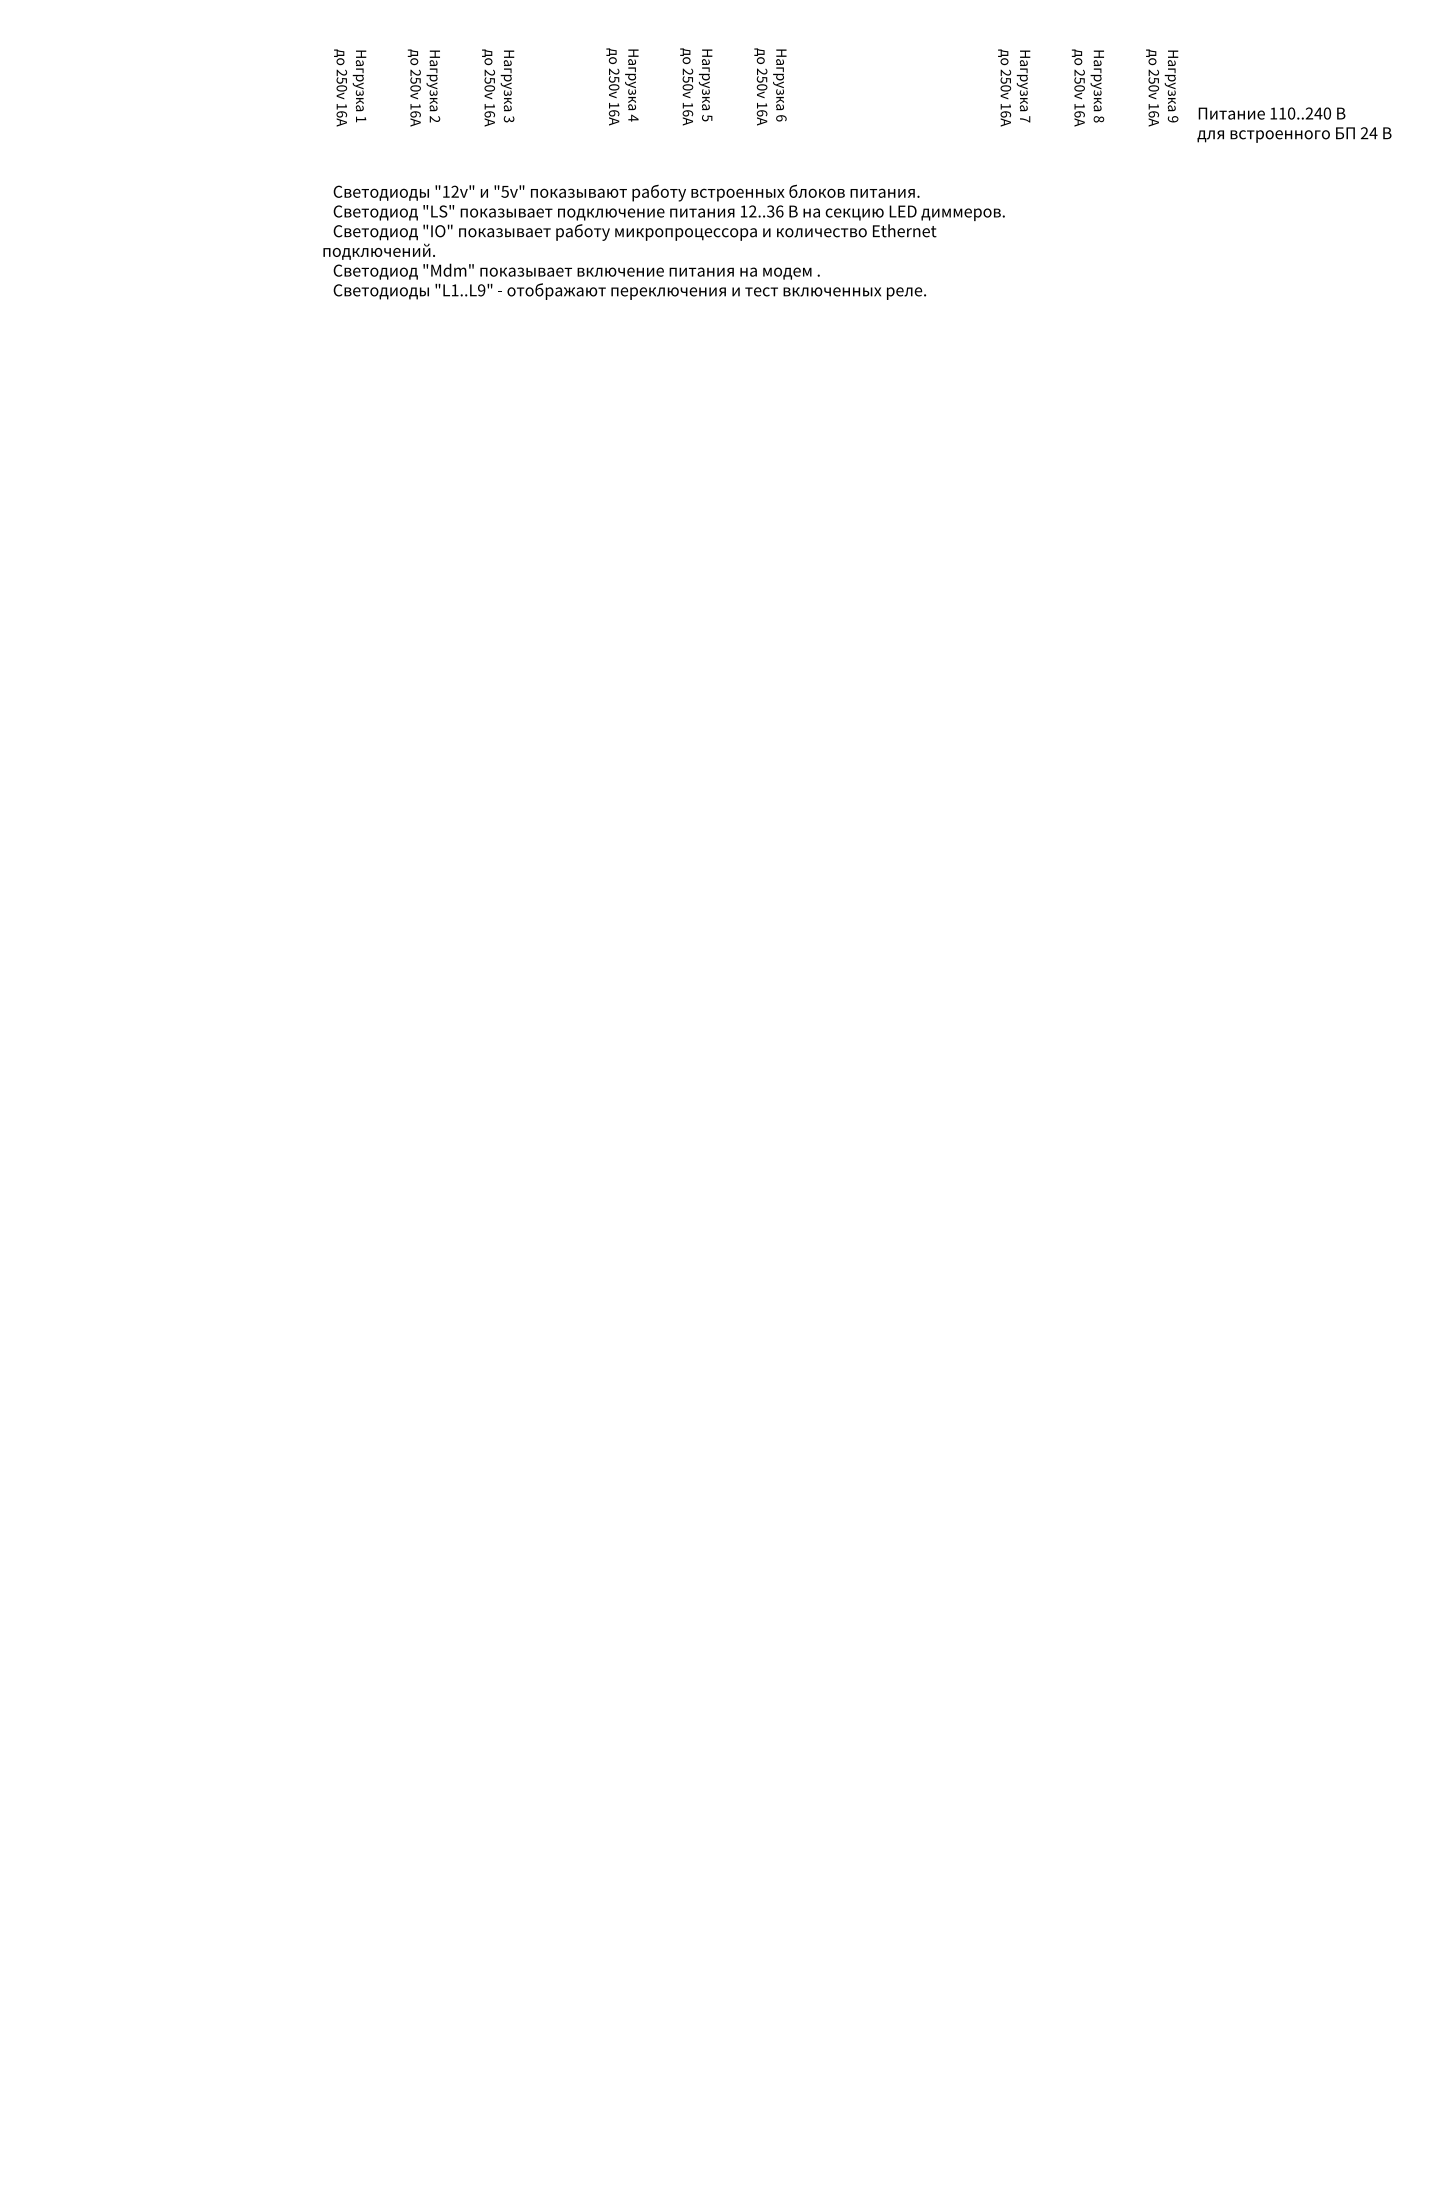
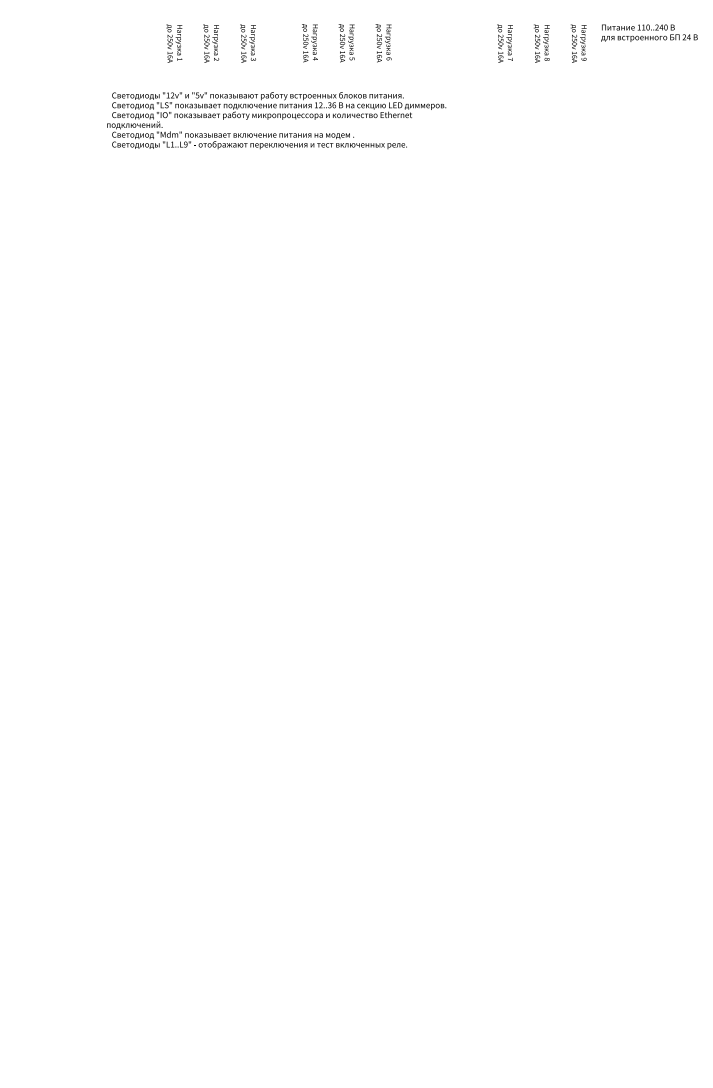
text: (1294, 123) -> (649, 32), moved
text: (663, 242) -> (276, 120), moved

